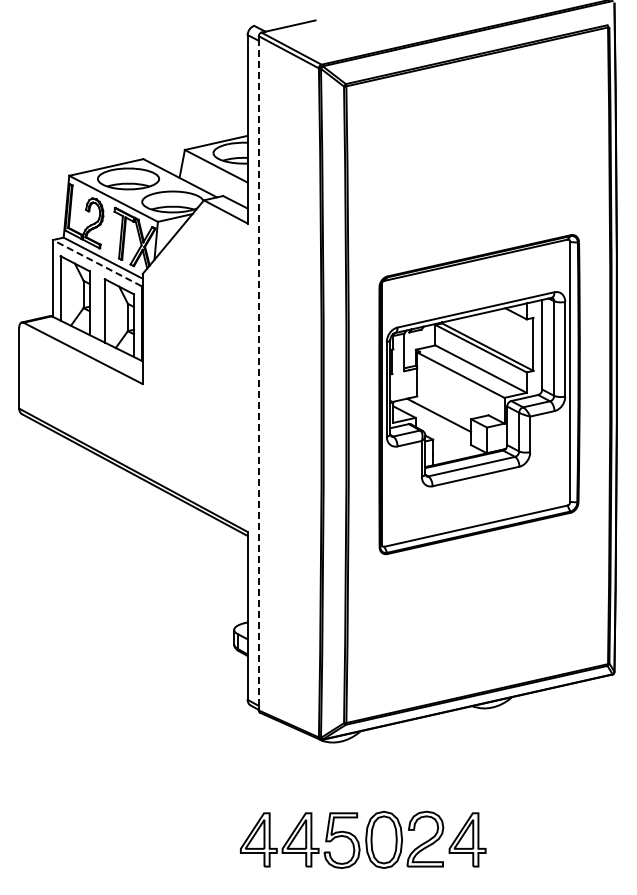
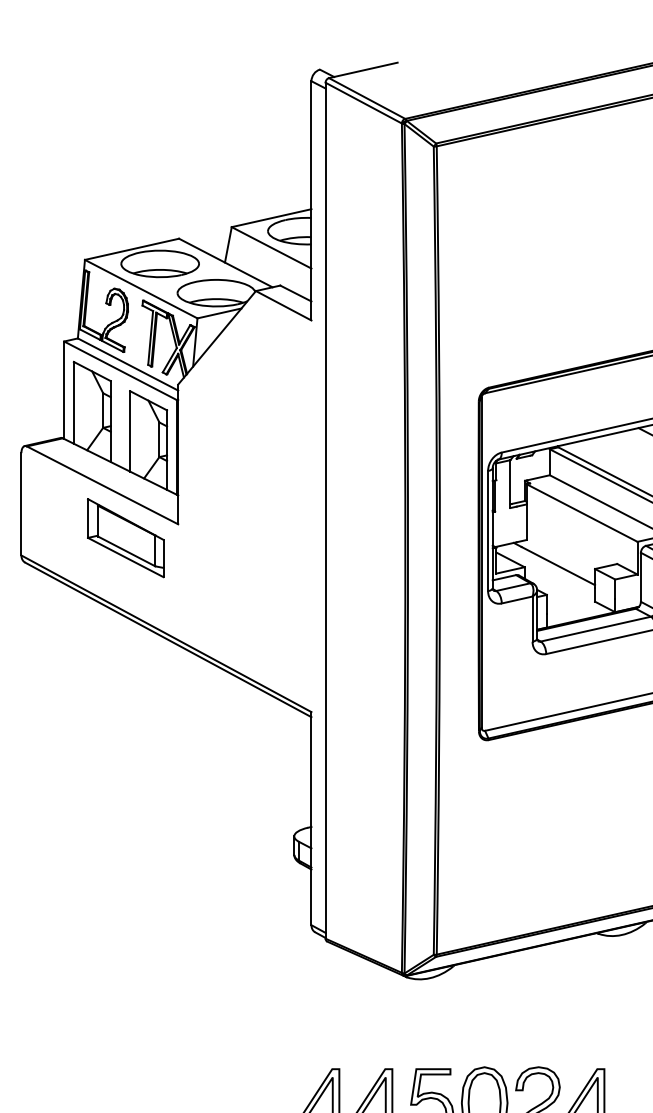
line: (97, 263) -> (120, 371), dashed -> solid
line: (258, 373) -> (325, 510), dashed -> solid
part: (101, 394) -> (125, 537), added

